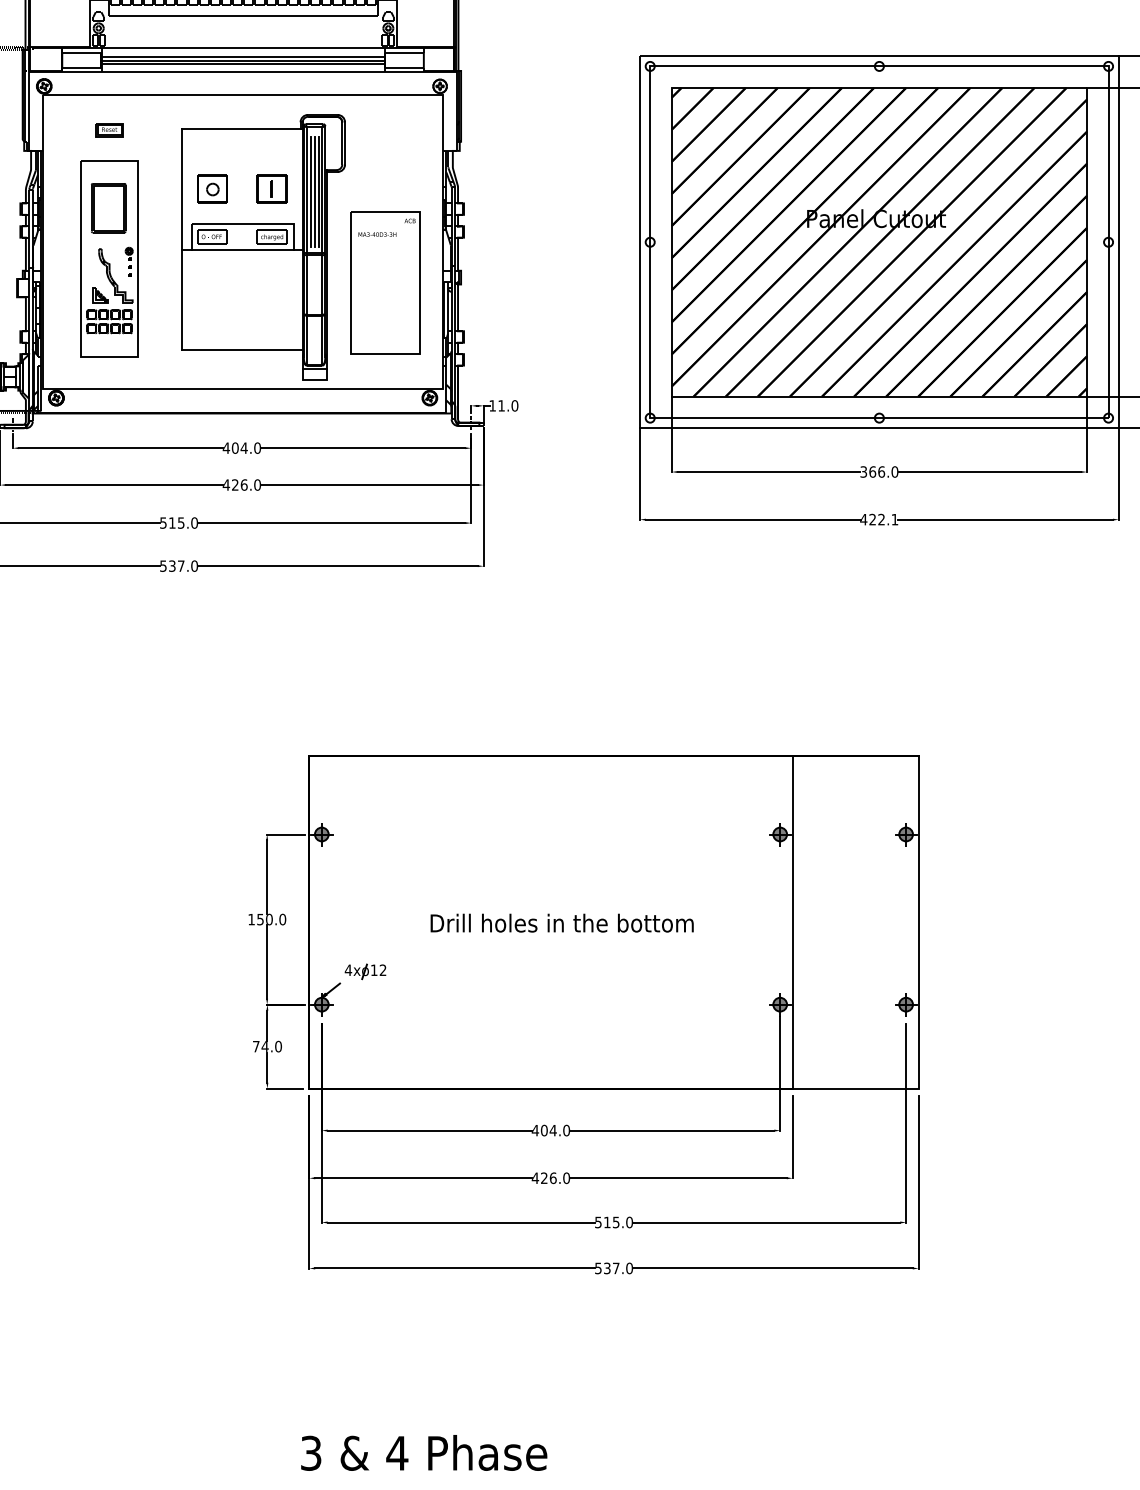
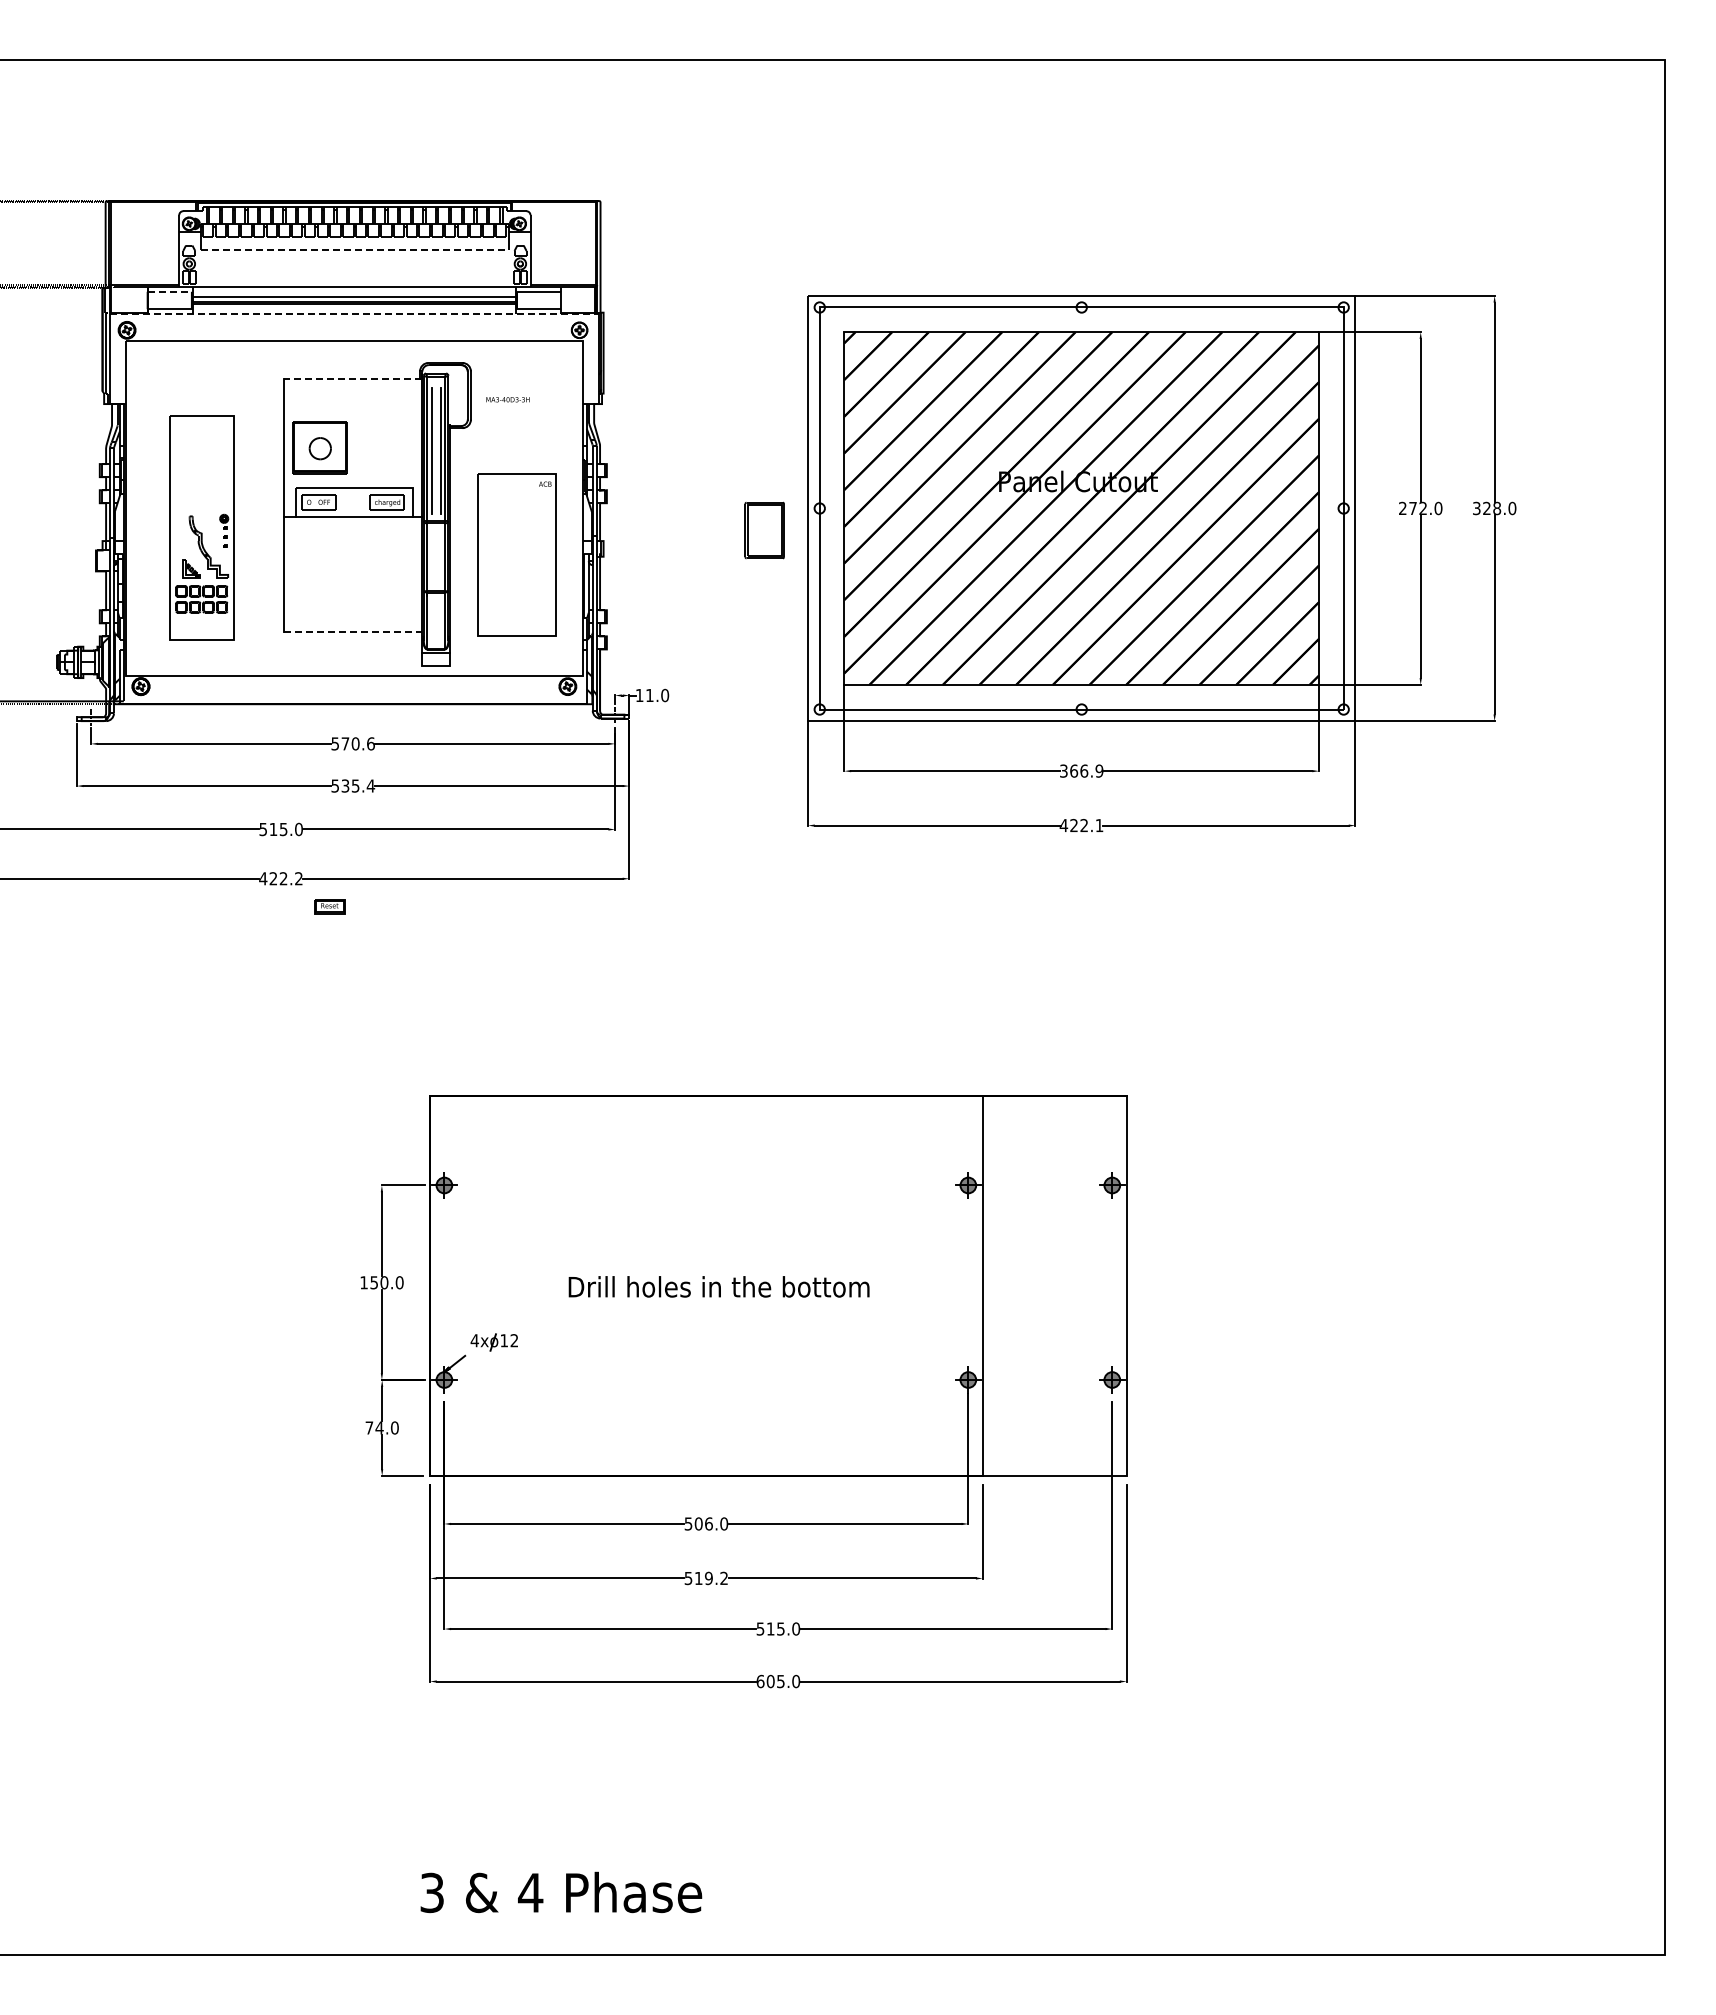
line: (244, 16) -> (355, 250), solid -> dashed
line: (82, 52) -> (170, 291), solid -> dashed
line: (243, 72) -> (354, 314), solid -> dashed
line: (241, 129) -> (352, 379), solid -> dashed
part: (109, 130) -> (329, 906), moved
part: (211, 188) -> (318, 447), size x1.6
part: (271, 188) -> (386, 447), removed
line: (314, 191) -> (436, 450), removed
part: (108, 208) -> (764, 530), moved
text: (377, 234) -> (507, 399), moved
line: (242, 349) -> (353, 631), solid -> dashed
text: (241, 447) -> (352, 743), 404.0 -> 570.6
text: (894, 472) -> (1099, 771), 366.0 -> 366.9
text: (242, 484) -> (353, 785), 426.0 -> 535.4
text: (178, 565) -> (280, 878), 537.0 -> 422.2
text: (544, 1130) -> (698, 1523), 404.0 -> 506.0
text: (551, 1178) -> (706, 1578), 426.0 -> 519.2
text: (607, 1268) -> (770, 1681), 537.0 -> 605.0

